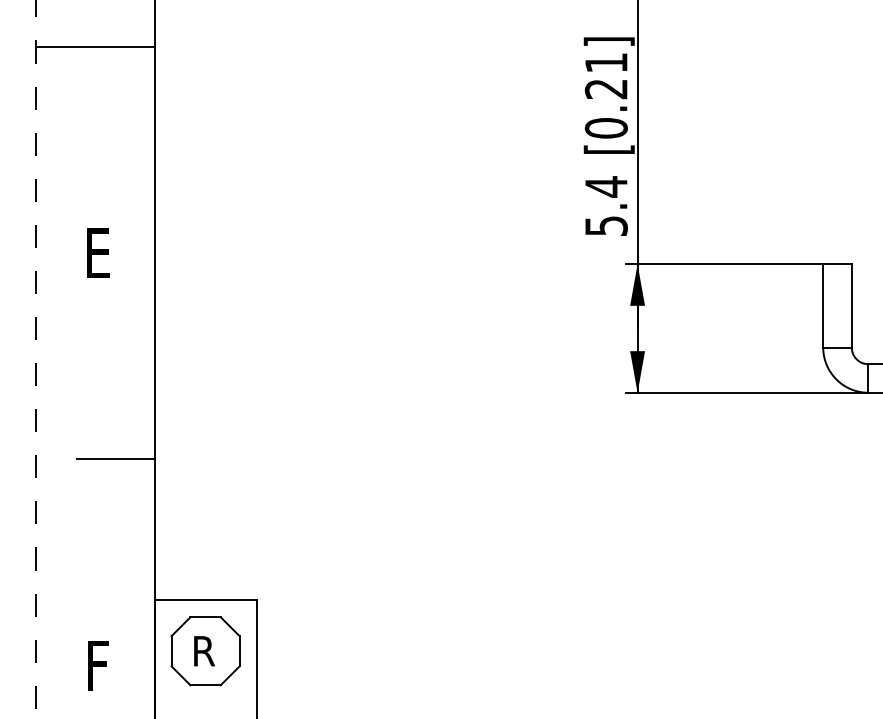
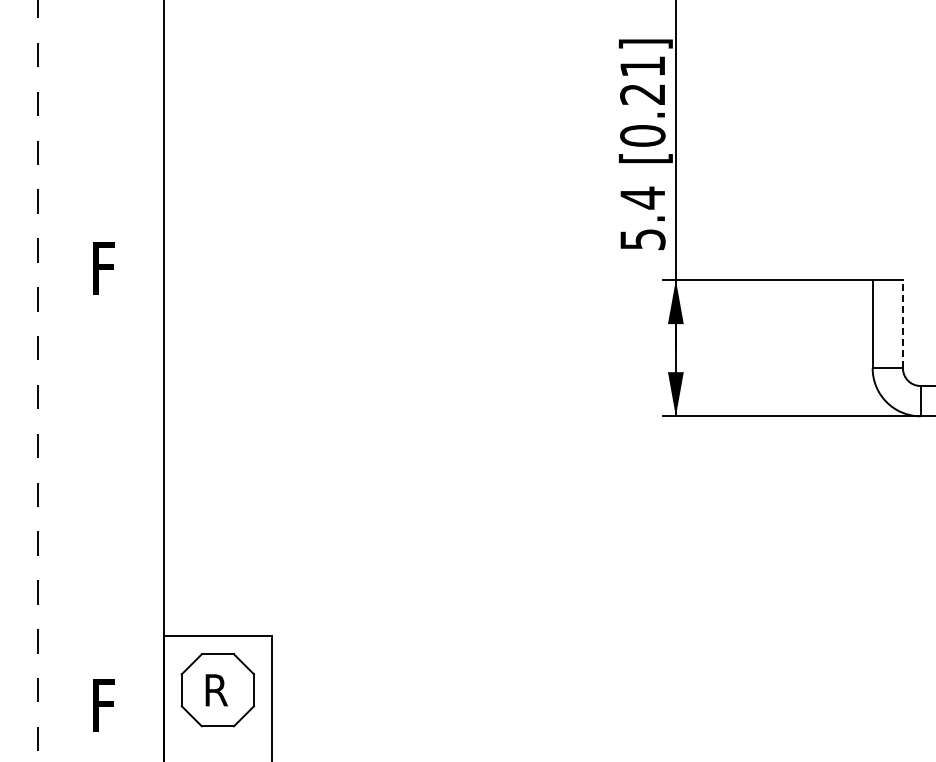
line: (94, 47) -> (100, 50), removed
text: (97, 253) -> (103, 268), E -> F
line: (851, 305) -> (902, 323), solid -> dashed
line: (115, 459) -> (122, 486), removed

